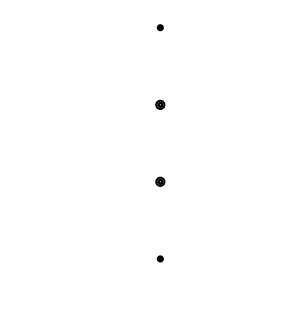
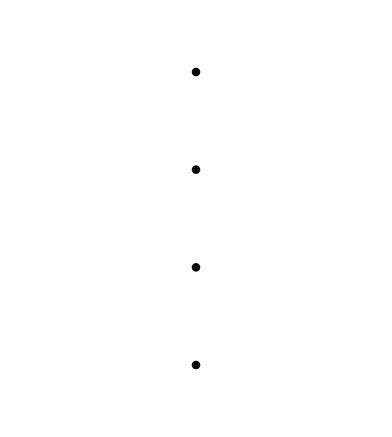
part: (159, 104) -> (195, 169), size x0.62
part: (159, 181) -> (195, 267), size x0.62

